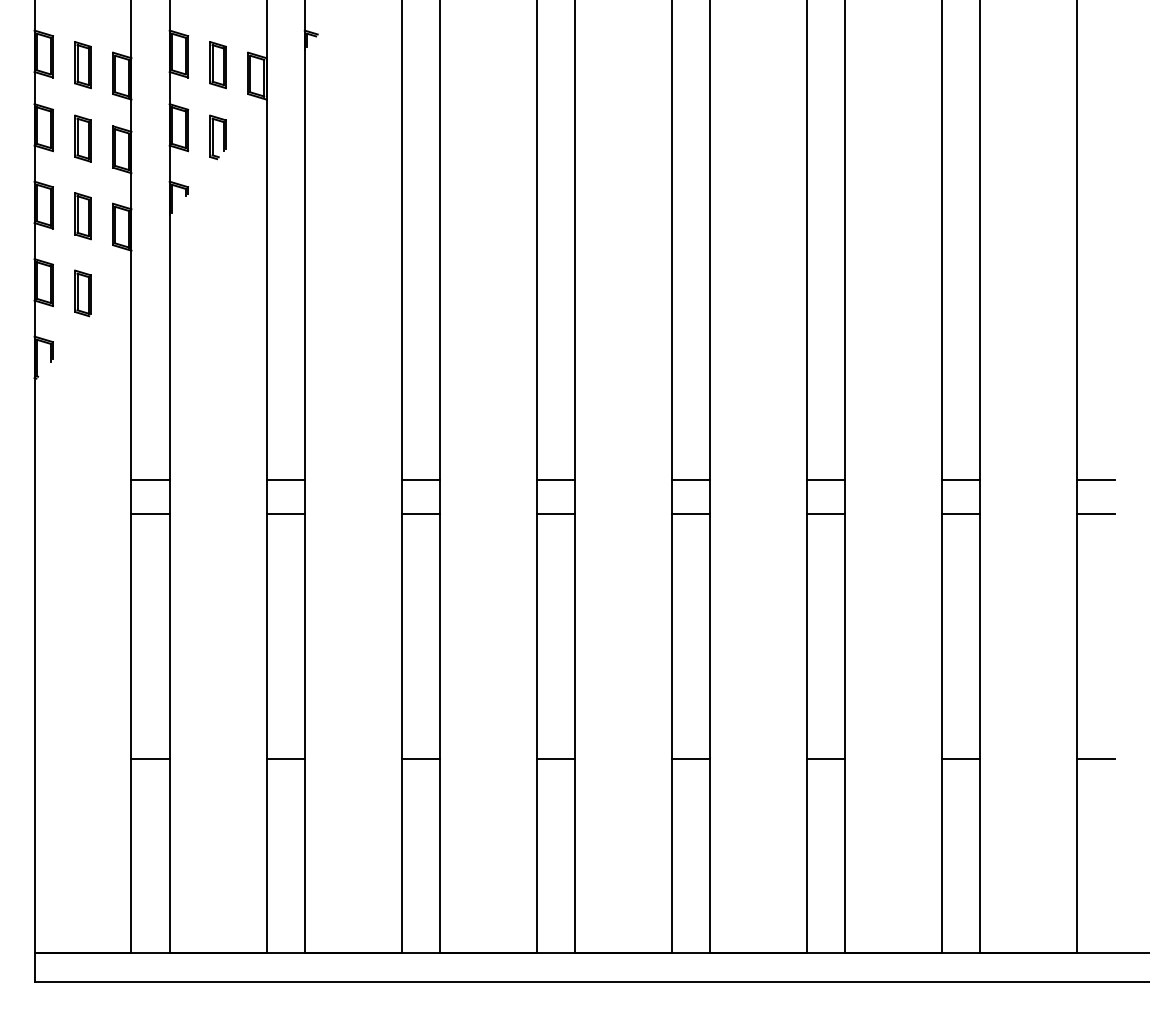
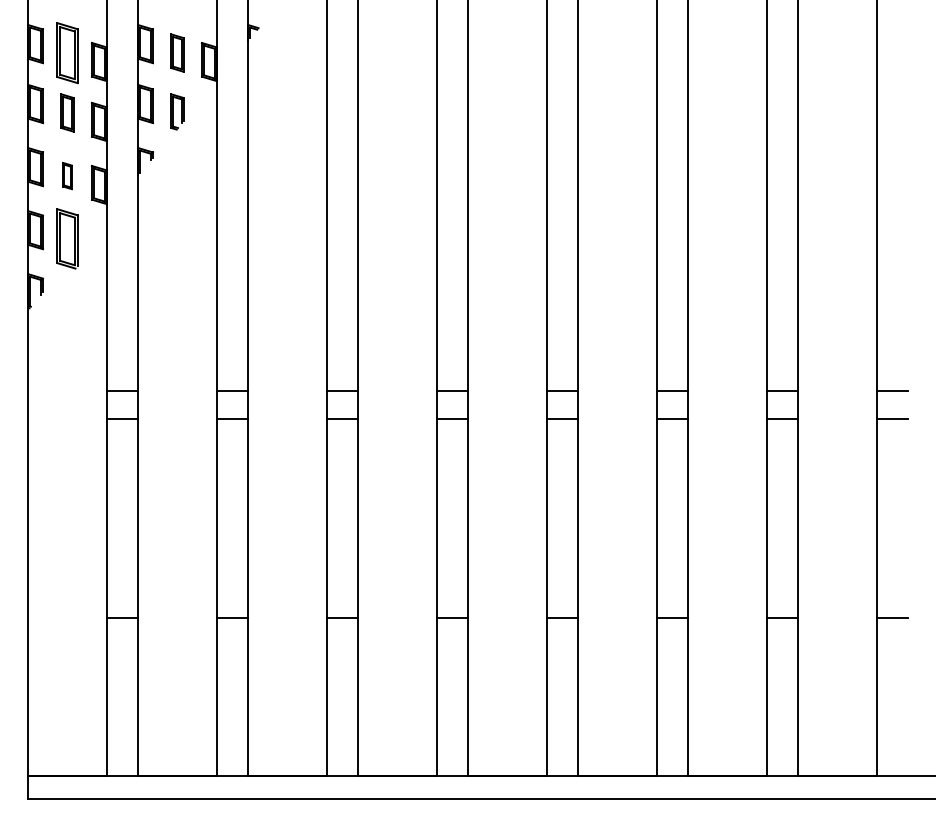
part: (83, 64) -> (67, 52), size x1.6
part: (83, 215) -> (67, 175), size x0.7
part: (83, 292) -> (67, 238), size x1.6

